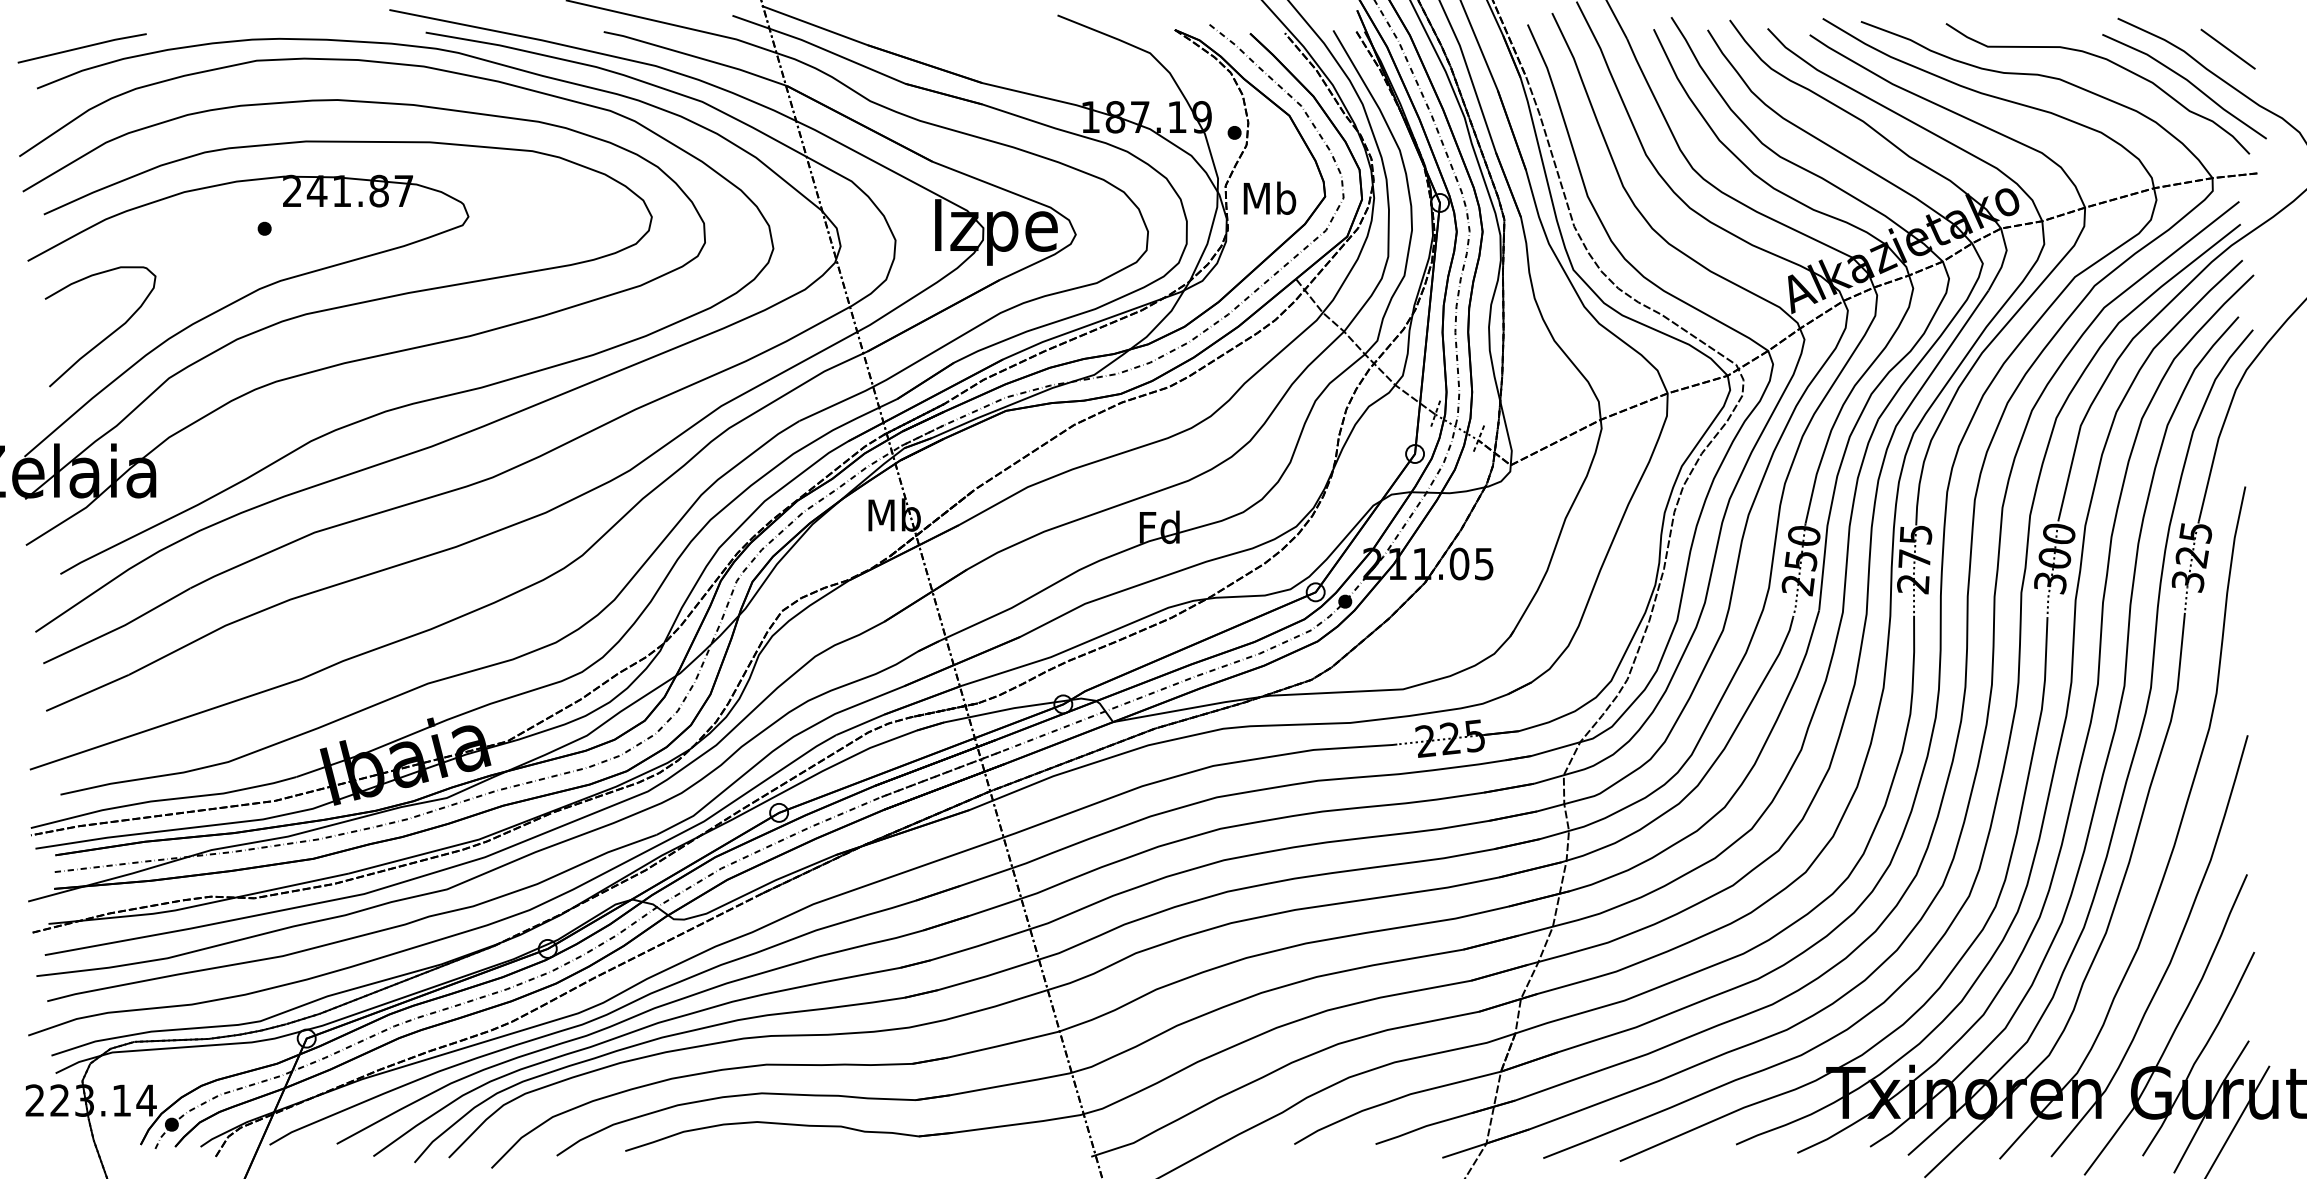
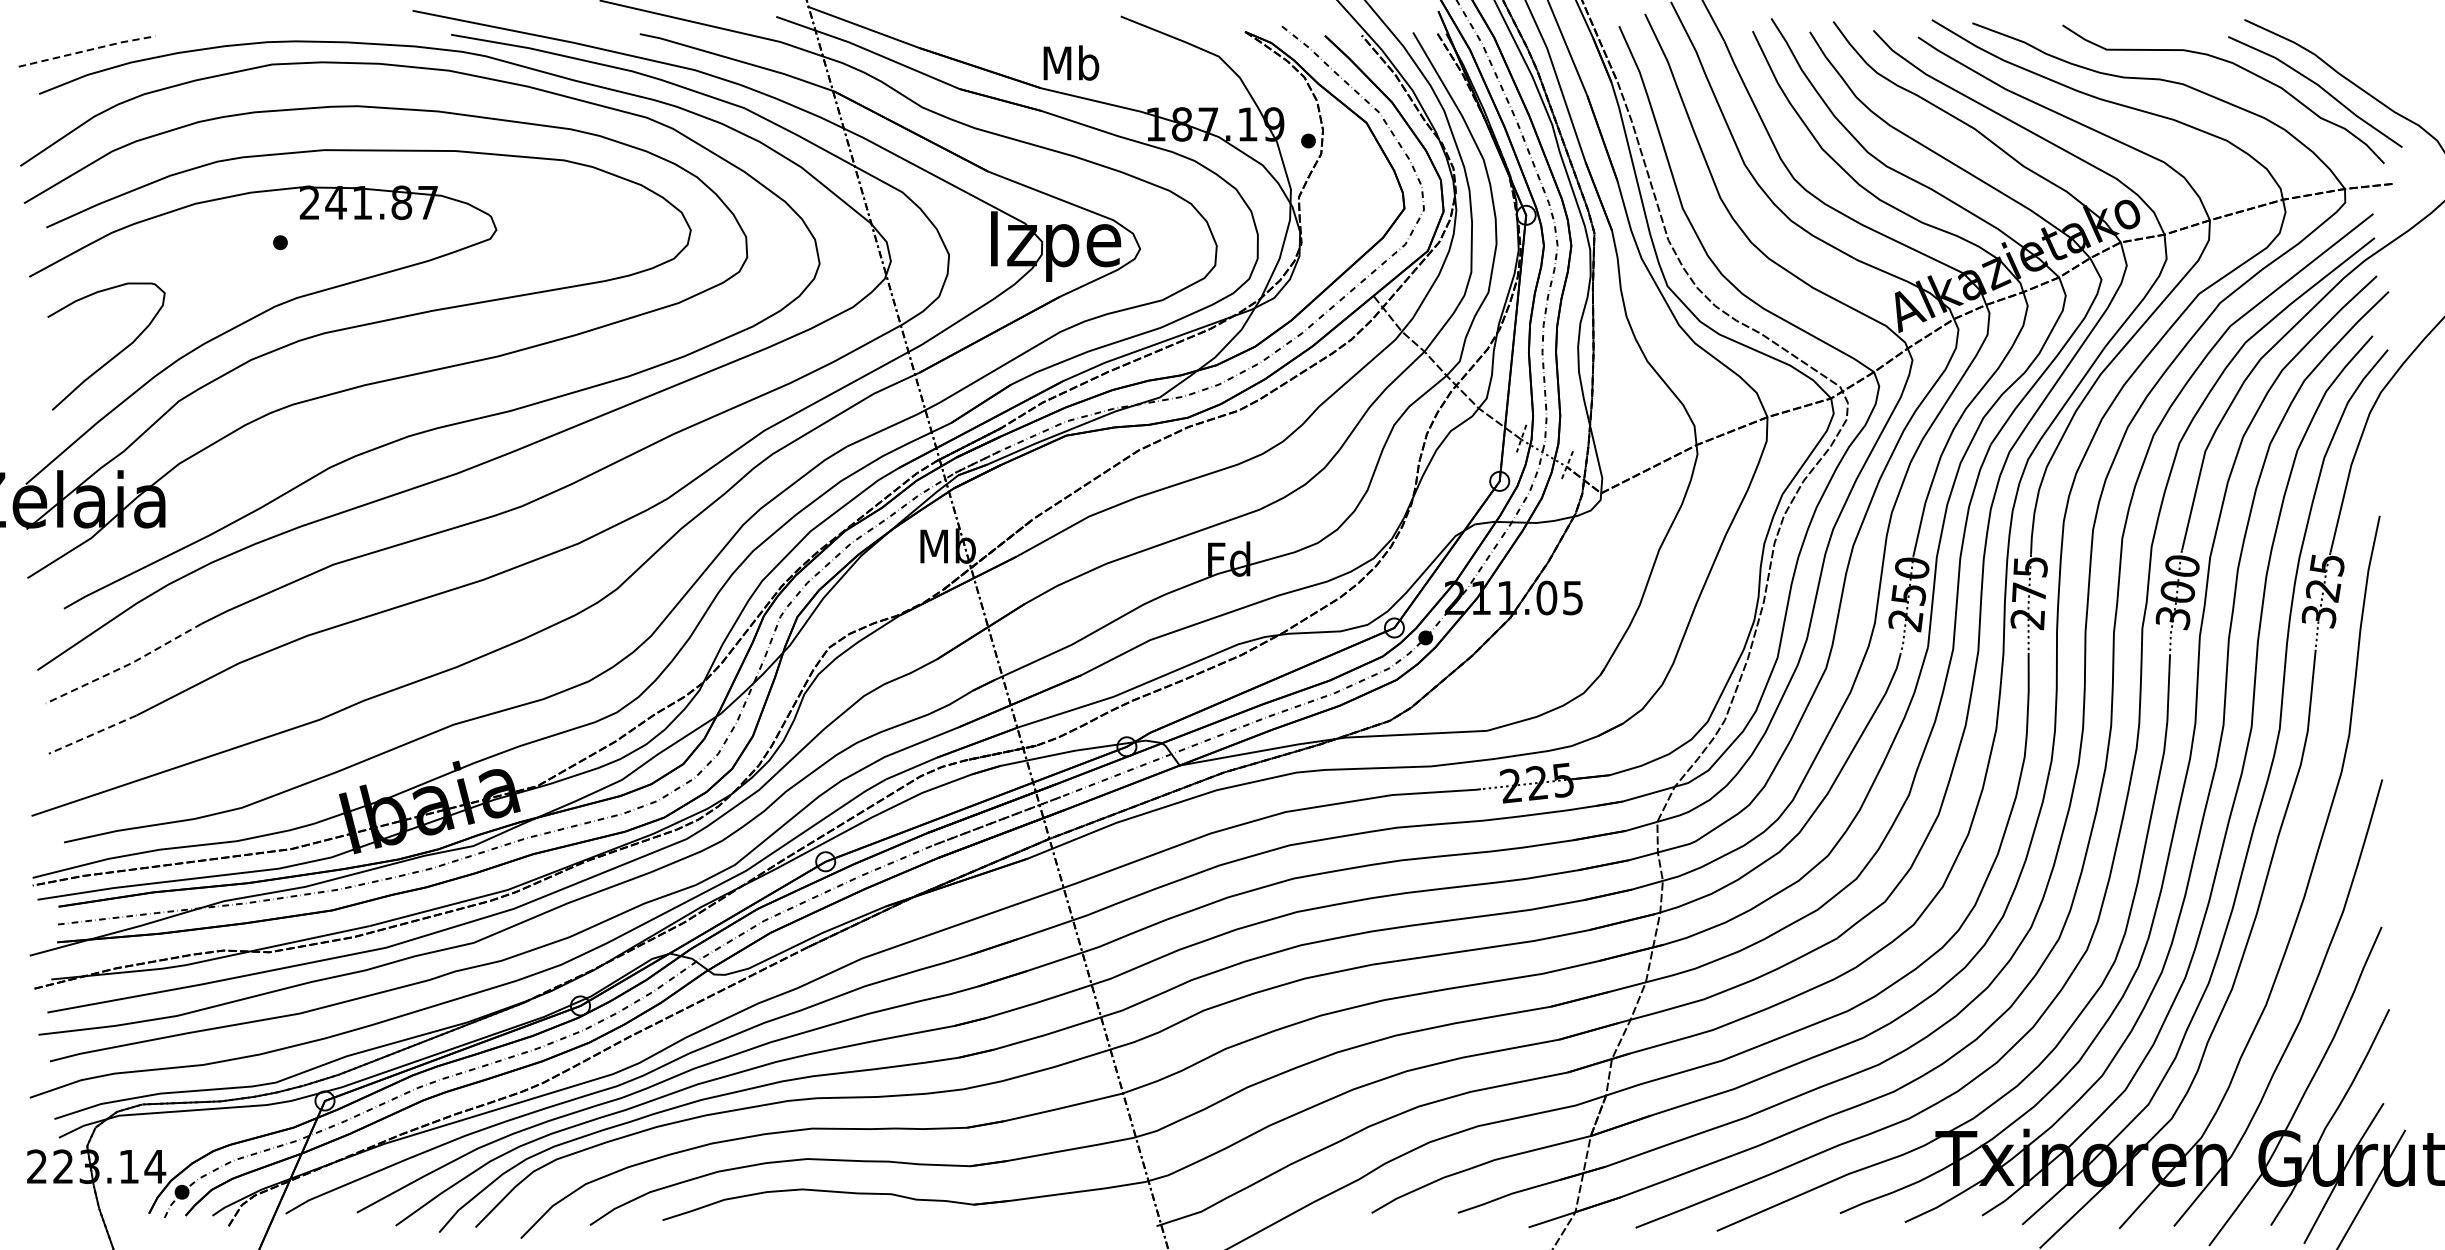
line: (83, 47) -> (88, 50), solid -> dashed
line: (2227, 48) -> (2360, 51), removed
text: (1269, 197) -> (1070, 62), moved
line: (118, 628) -> (125, 666), solid -> dashed
line: (87, 693) -> (92, 735), solid -> dashed

